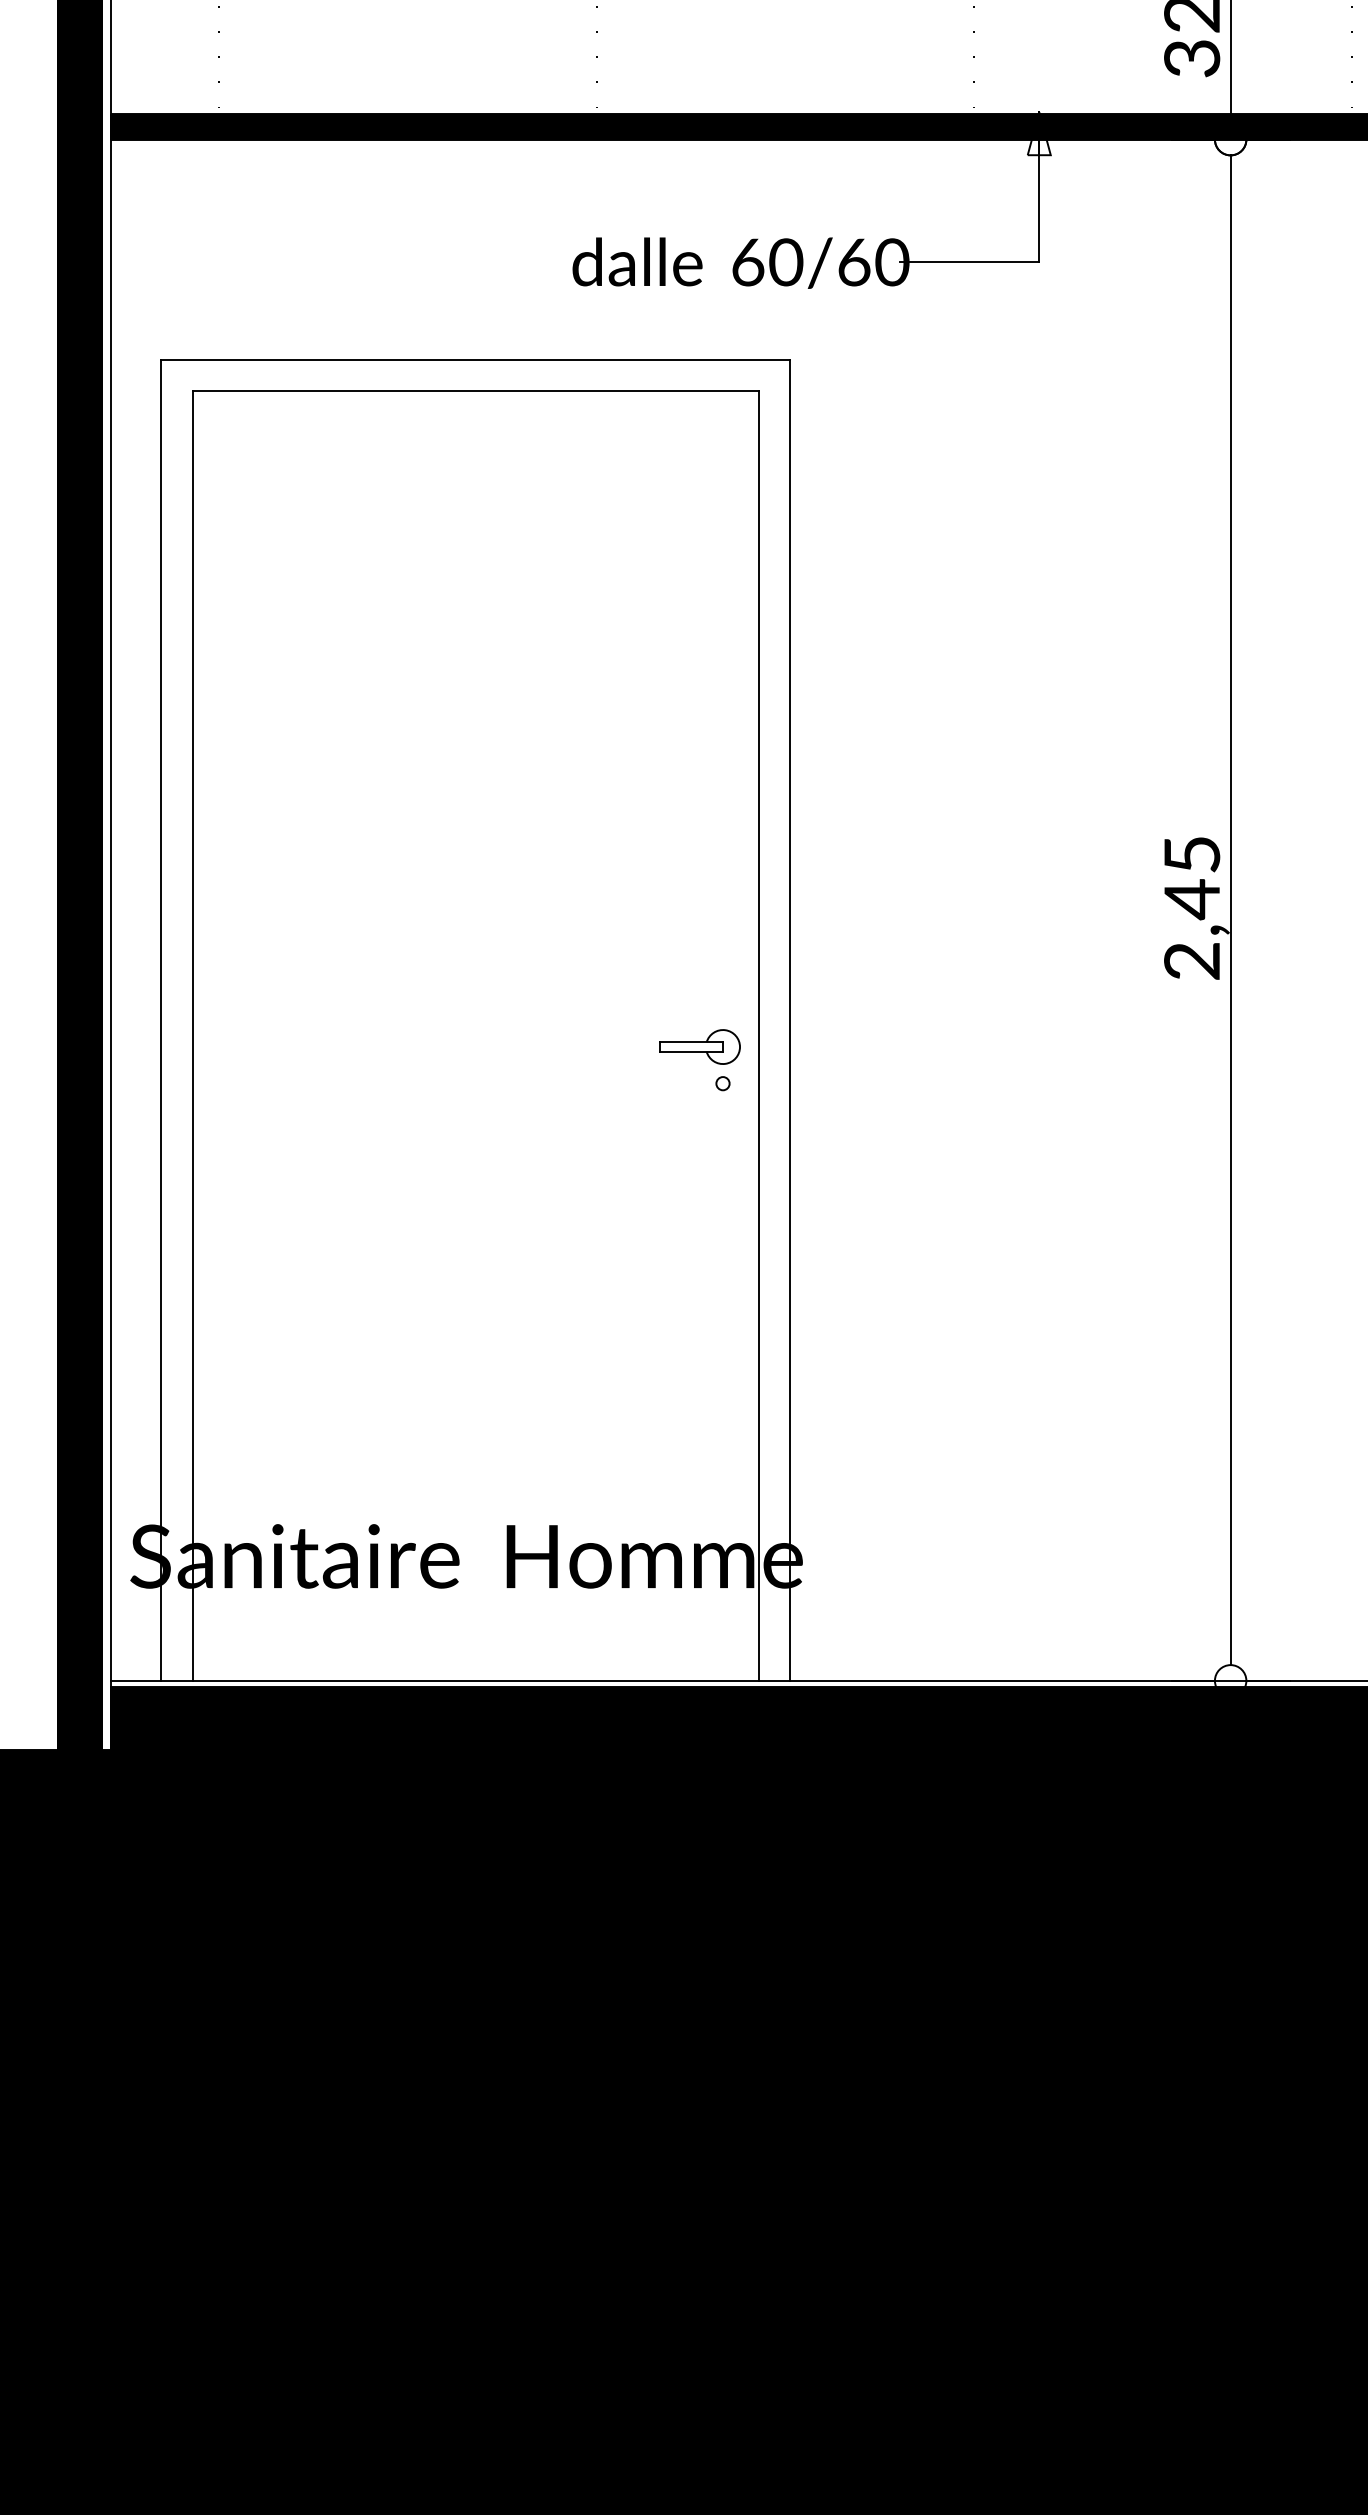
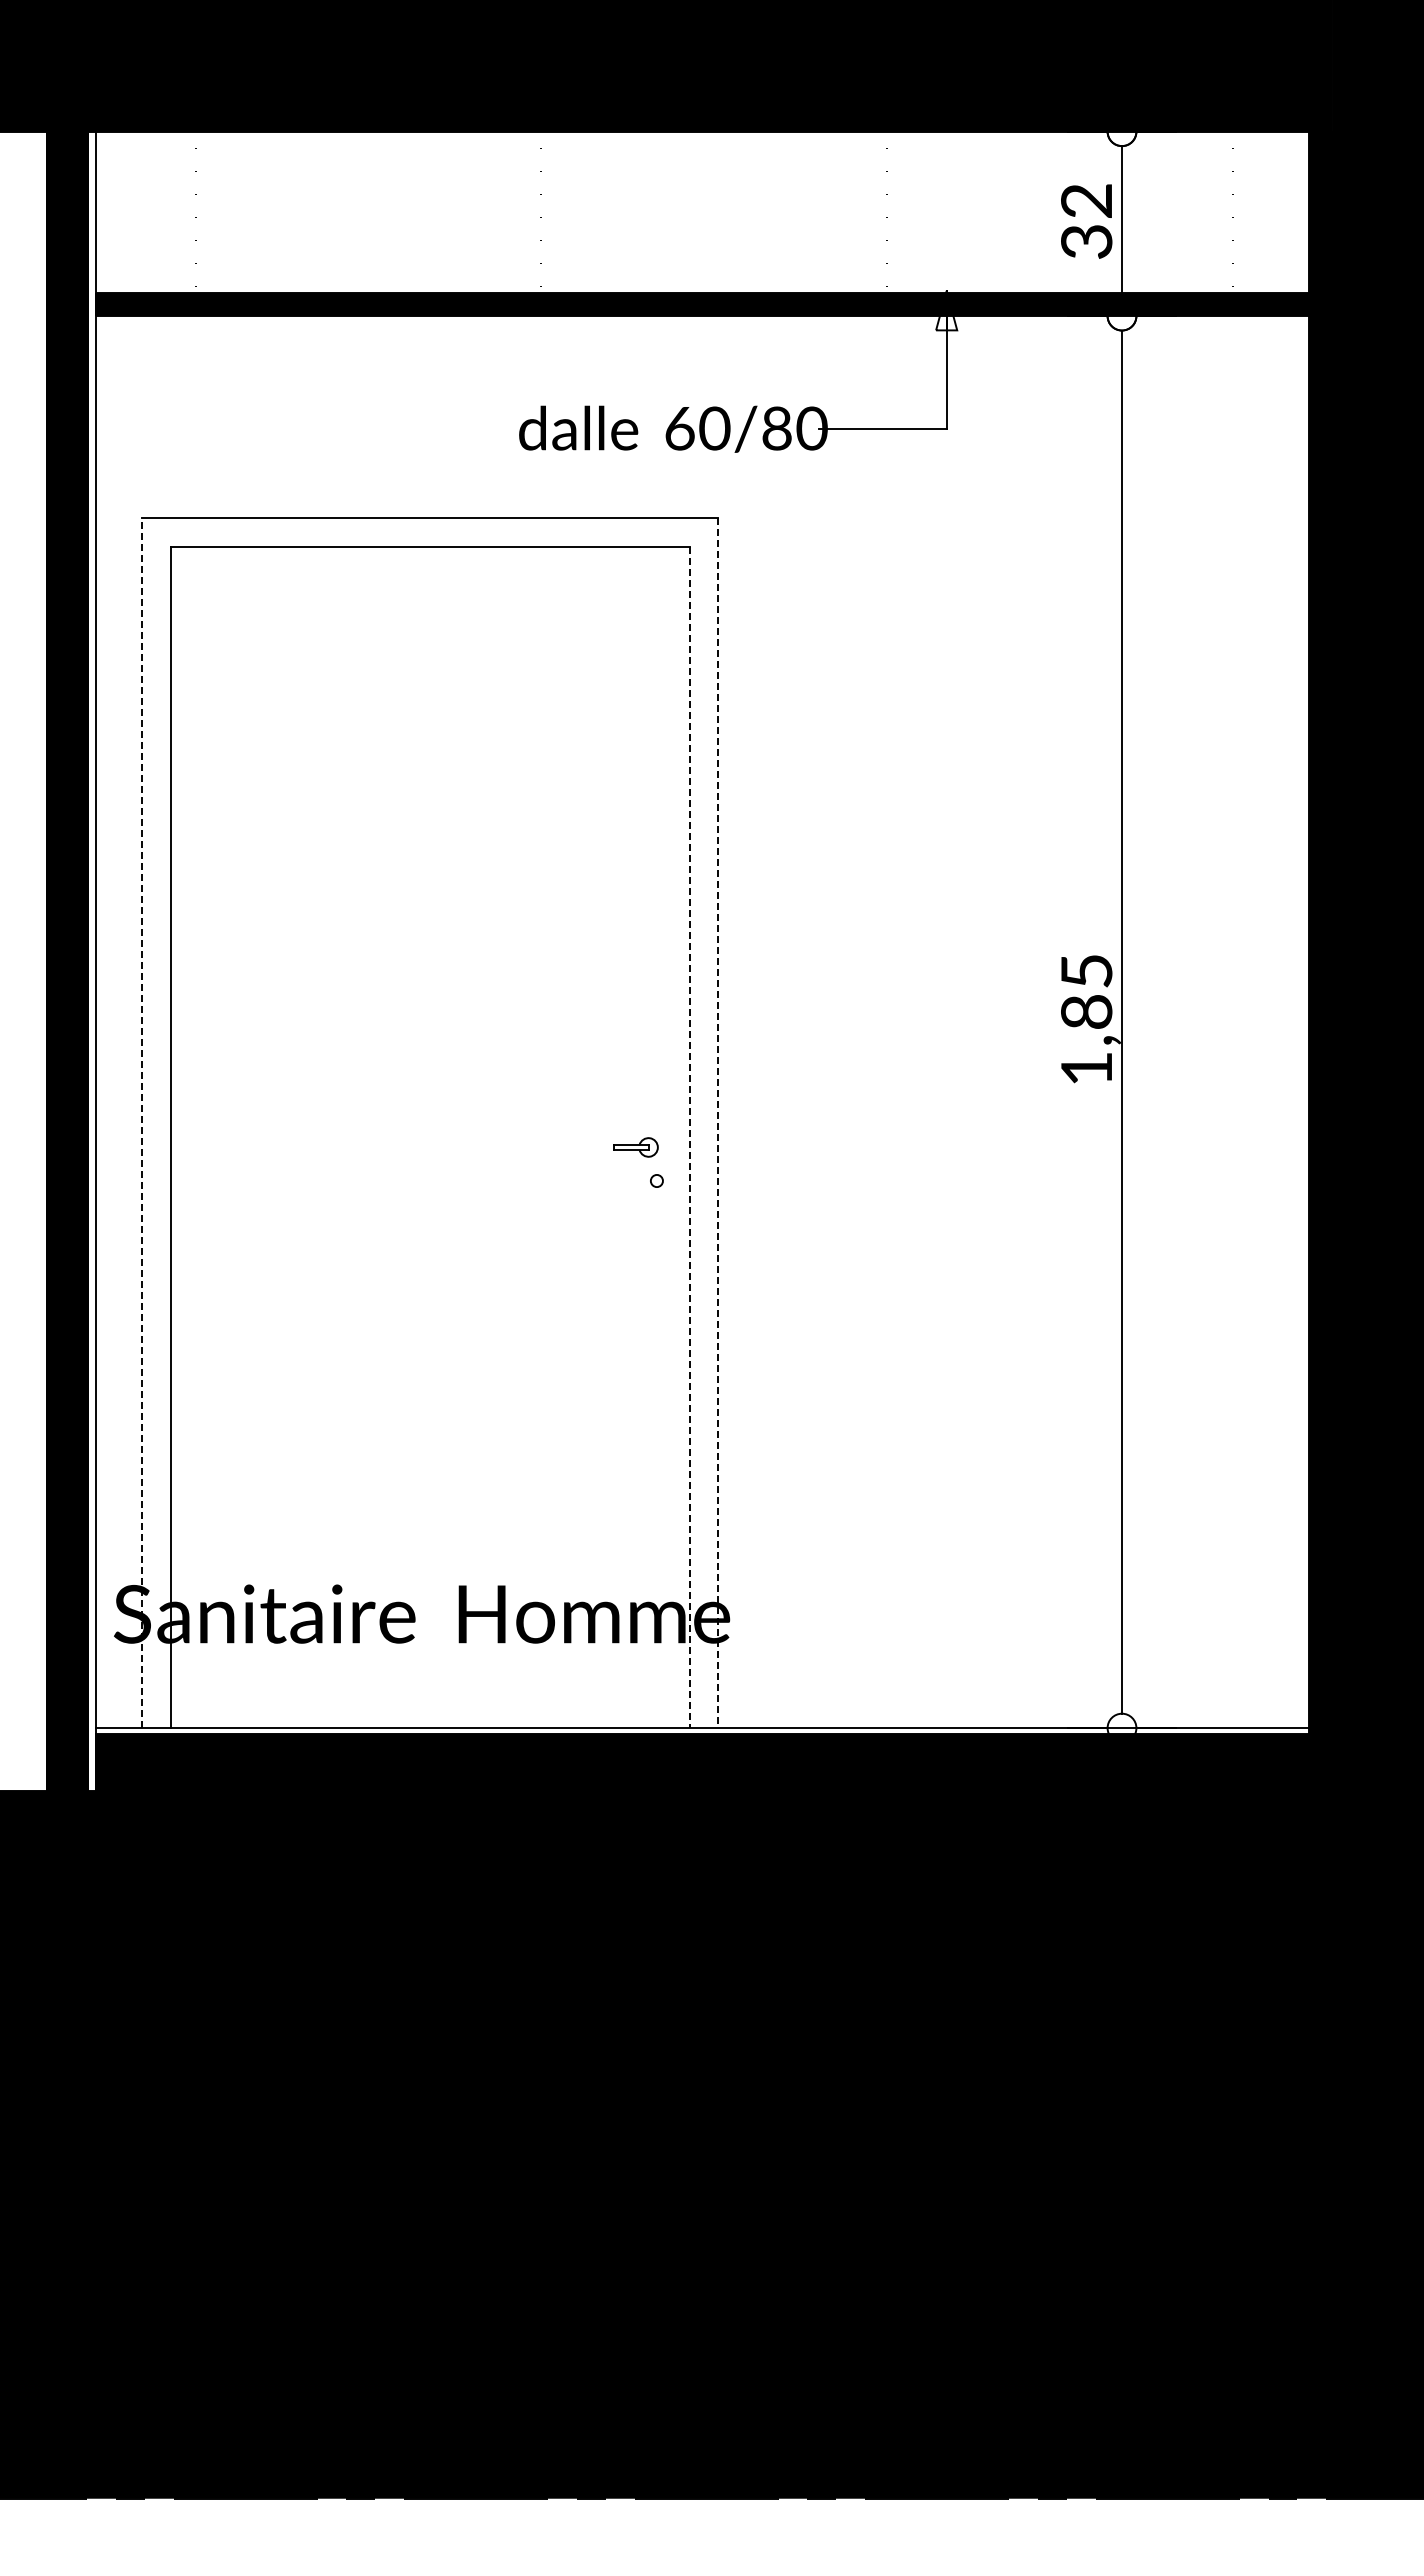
text: (853, 262) -> (776, 428), 60/60 -> 60/80
text: (1191, 929) -> (1086, 1039), 2,45 -> 1,85
line: (161, 1019) -> (142, 1122), solid -> dashed
line: (790, 1020) -> (718, 1123), solid -> dashed
line: (758, 1036) -> (689, 1137), solid -> dashed
part: (699, 1047) -> (635, 1147), size x0.6

